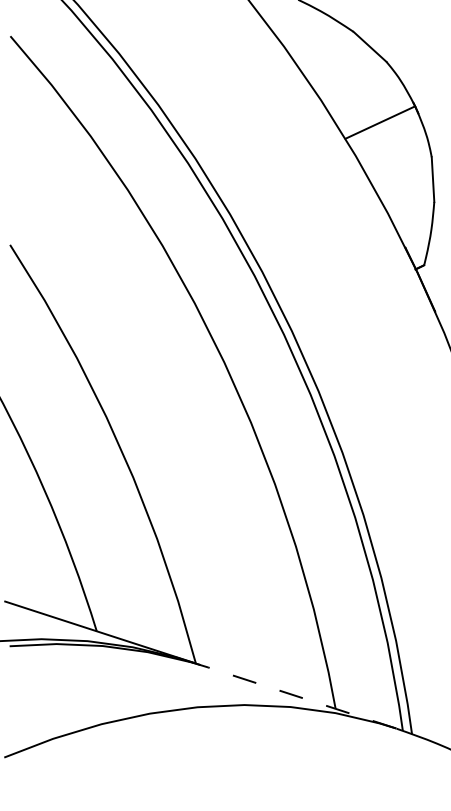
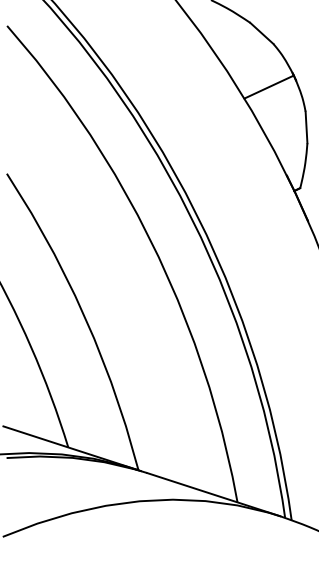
line: (302, 697) -> (214, 494), dashed -> solid

